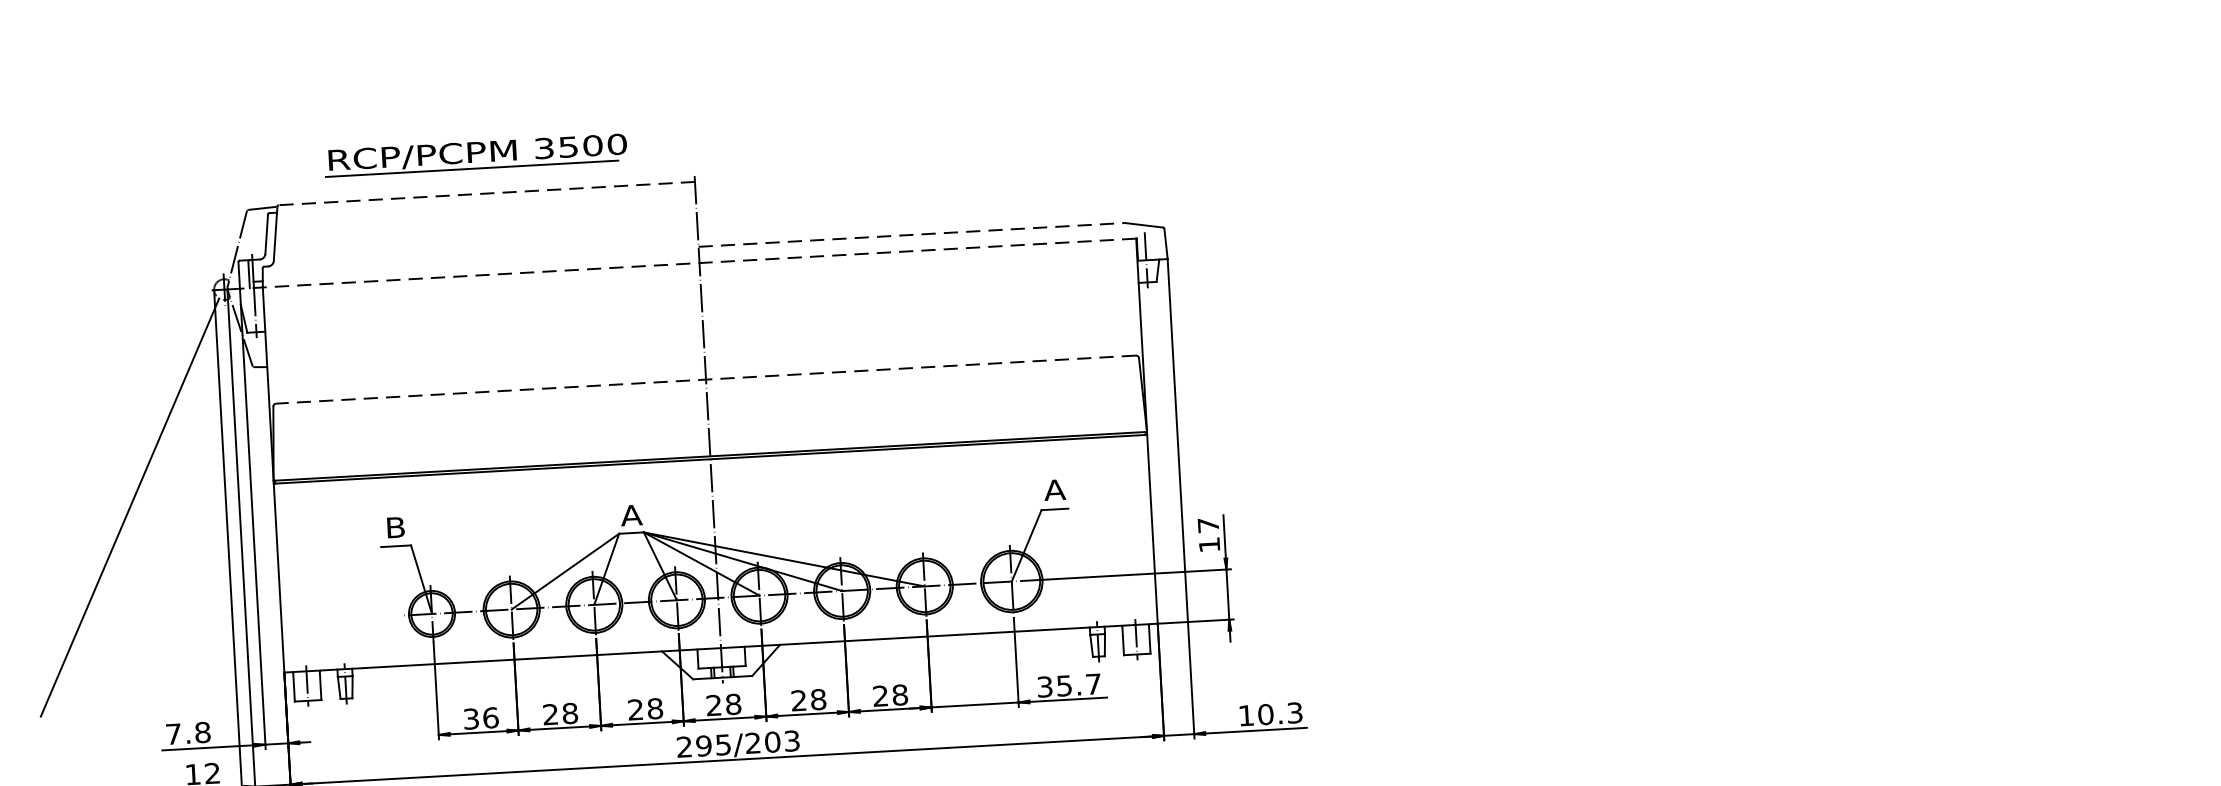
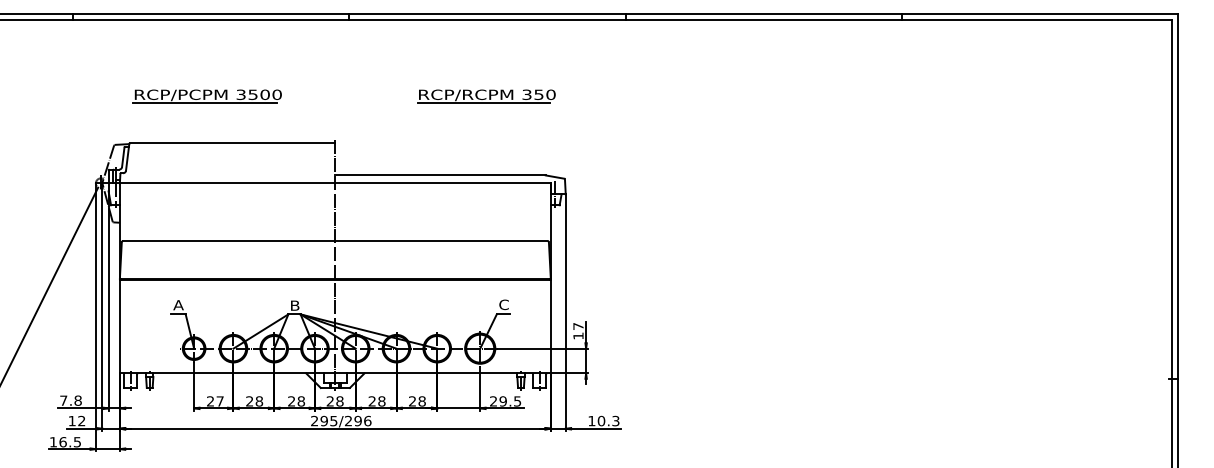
part: (995, 69) -> (486, 96), added
part: (474, 155) -> (206, 96), moved
line: (486, 193) -> (232, 143), dashed -> solid
line: (913, 234) -> (441, 175), dashed -> solid
line: (687, 263) -> (329, 183), dashed -> solid
line: (704, 378) -> (334, 240), dashed -> solid
text: (1054, 489) -> (503, 304), A -> C
text: (630, 515) -> (294, 305), A -> B
text: (395, 528) -> (178, 305), B -> A
text: (1069, 685) -> (505, 401), 35.7 -> 29.5
text: (481, 718) -> (215, 401), 36 -> 27
text: (781, 740) -> (362, 420), 295/203 -> 295/296

